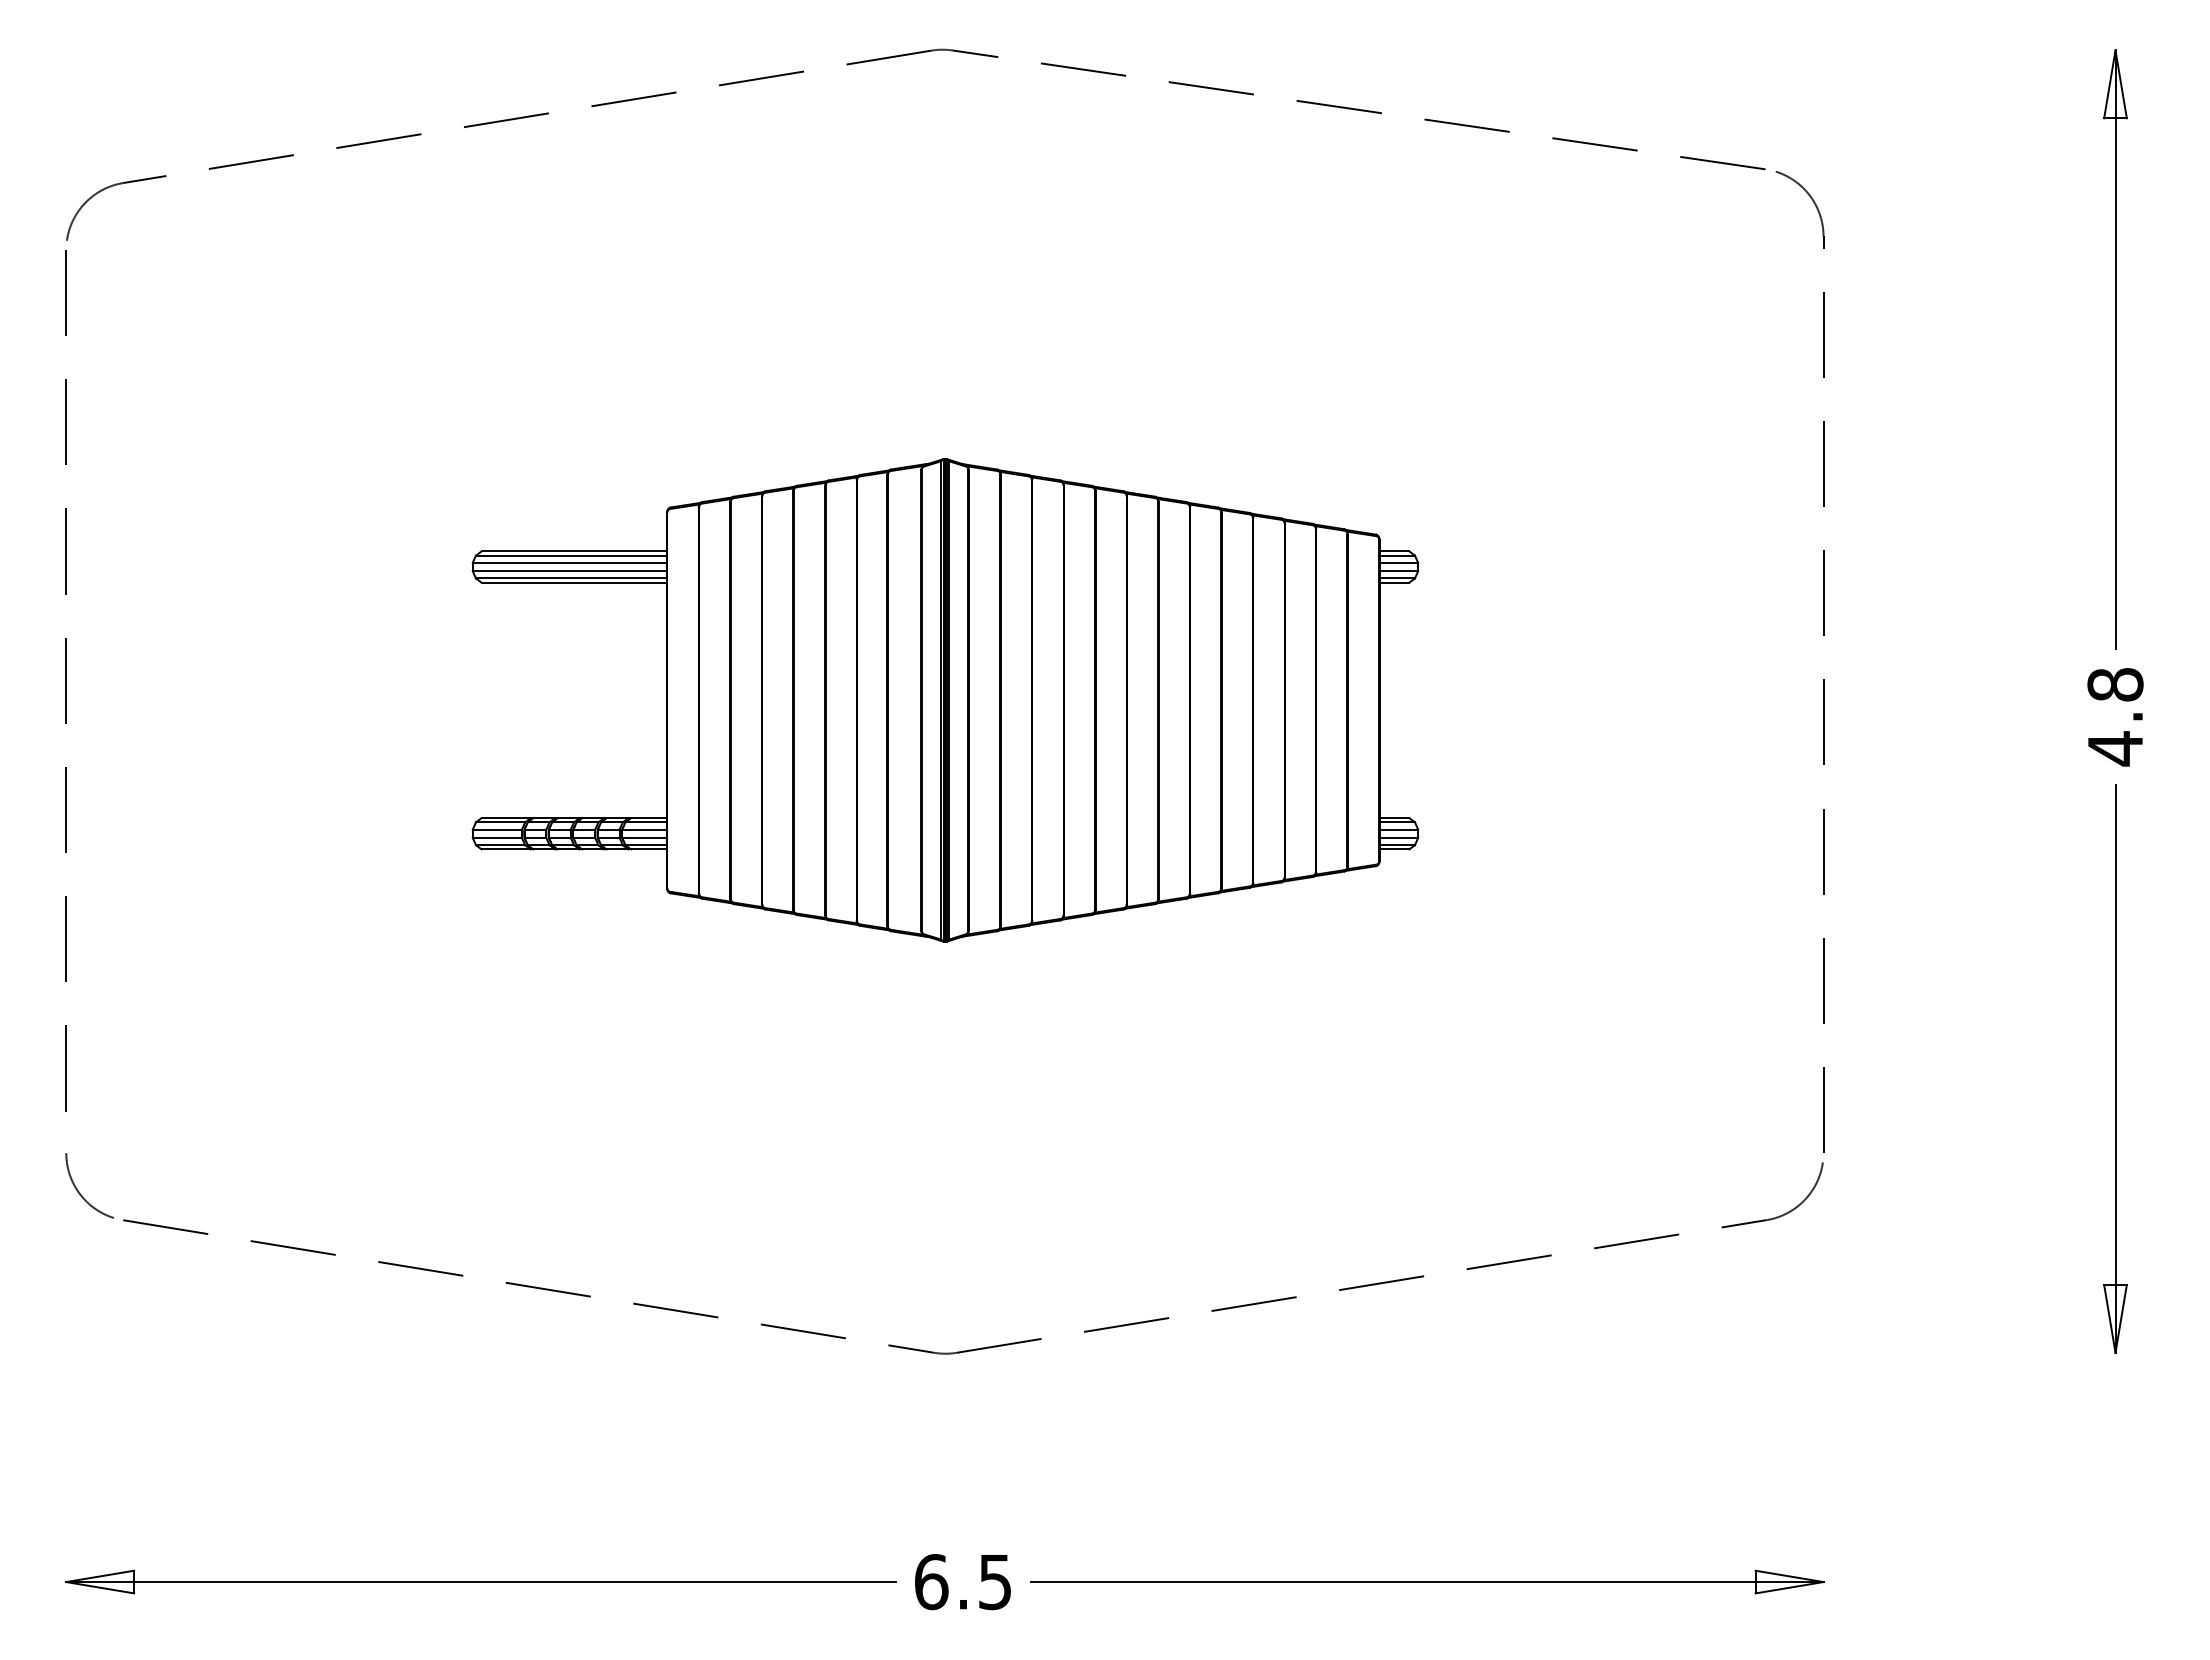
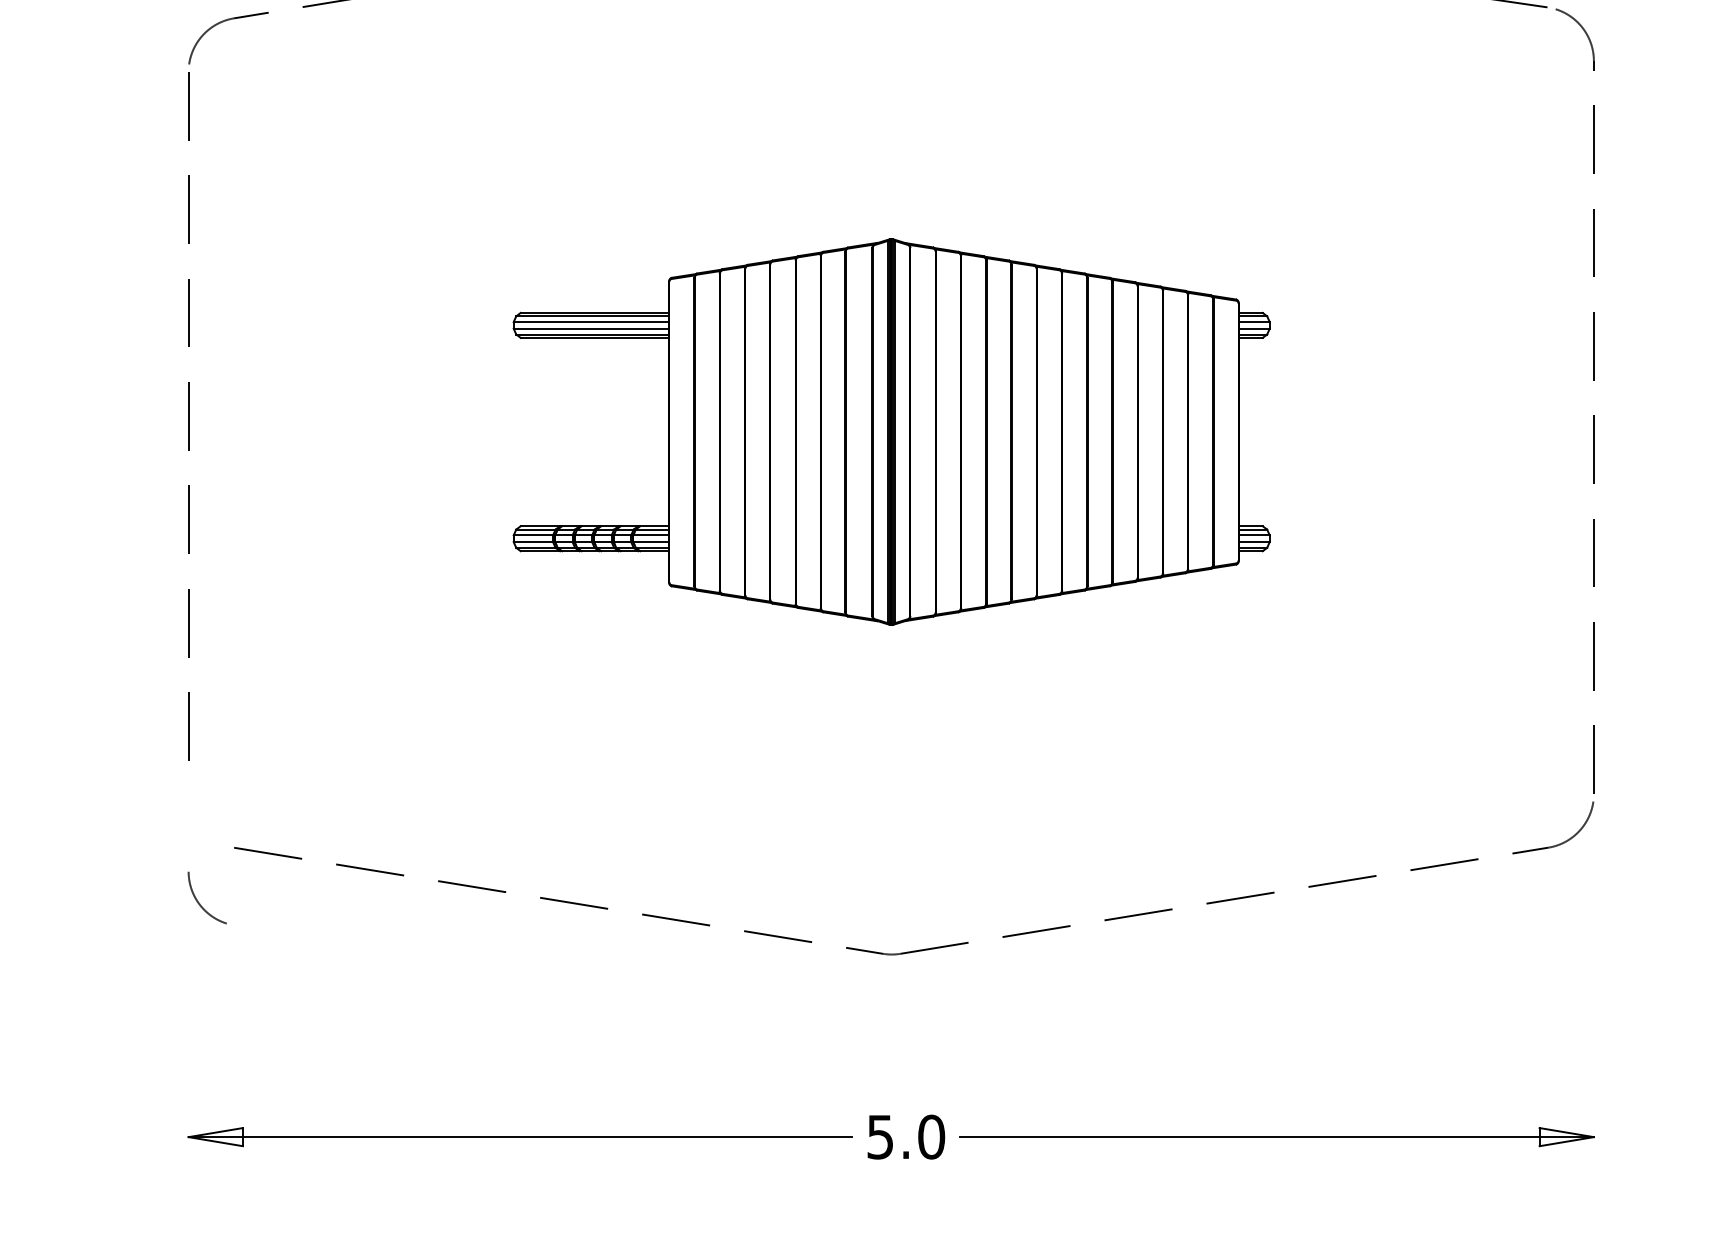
arc: (79, 1191) -> (199, 902), moved
text: (963, 1582) -> (906, 1137), 6.5 -> 5.0

